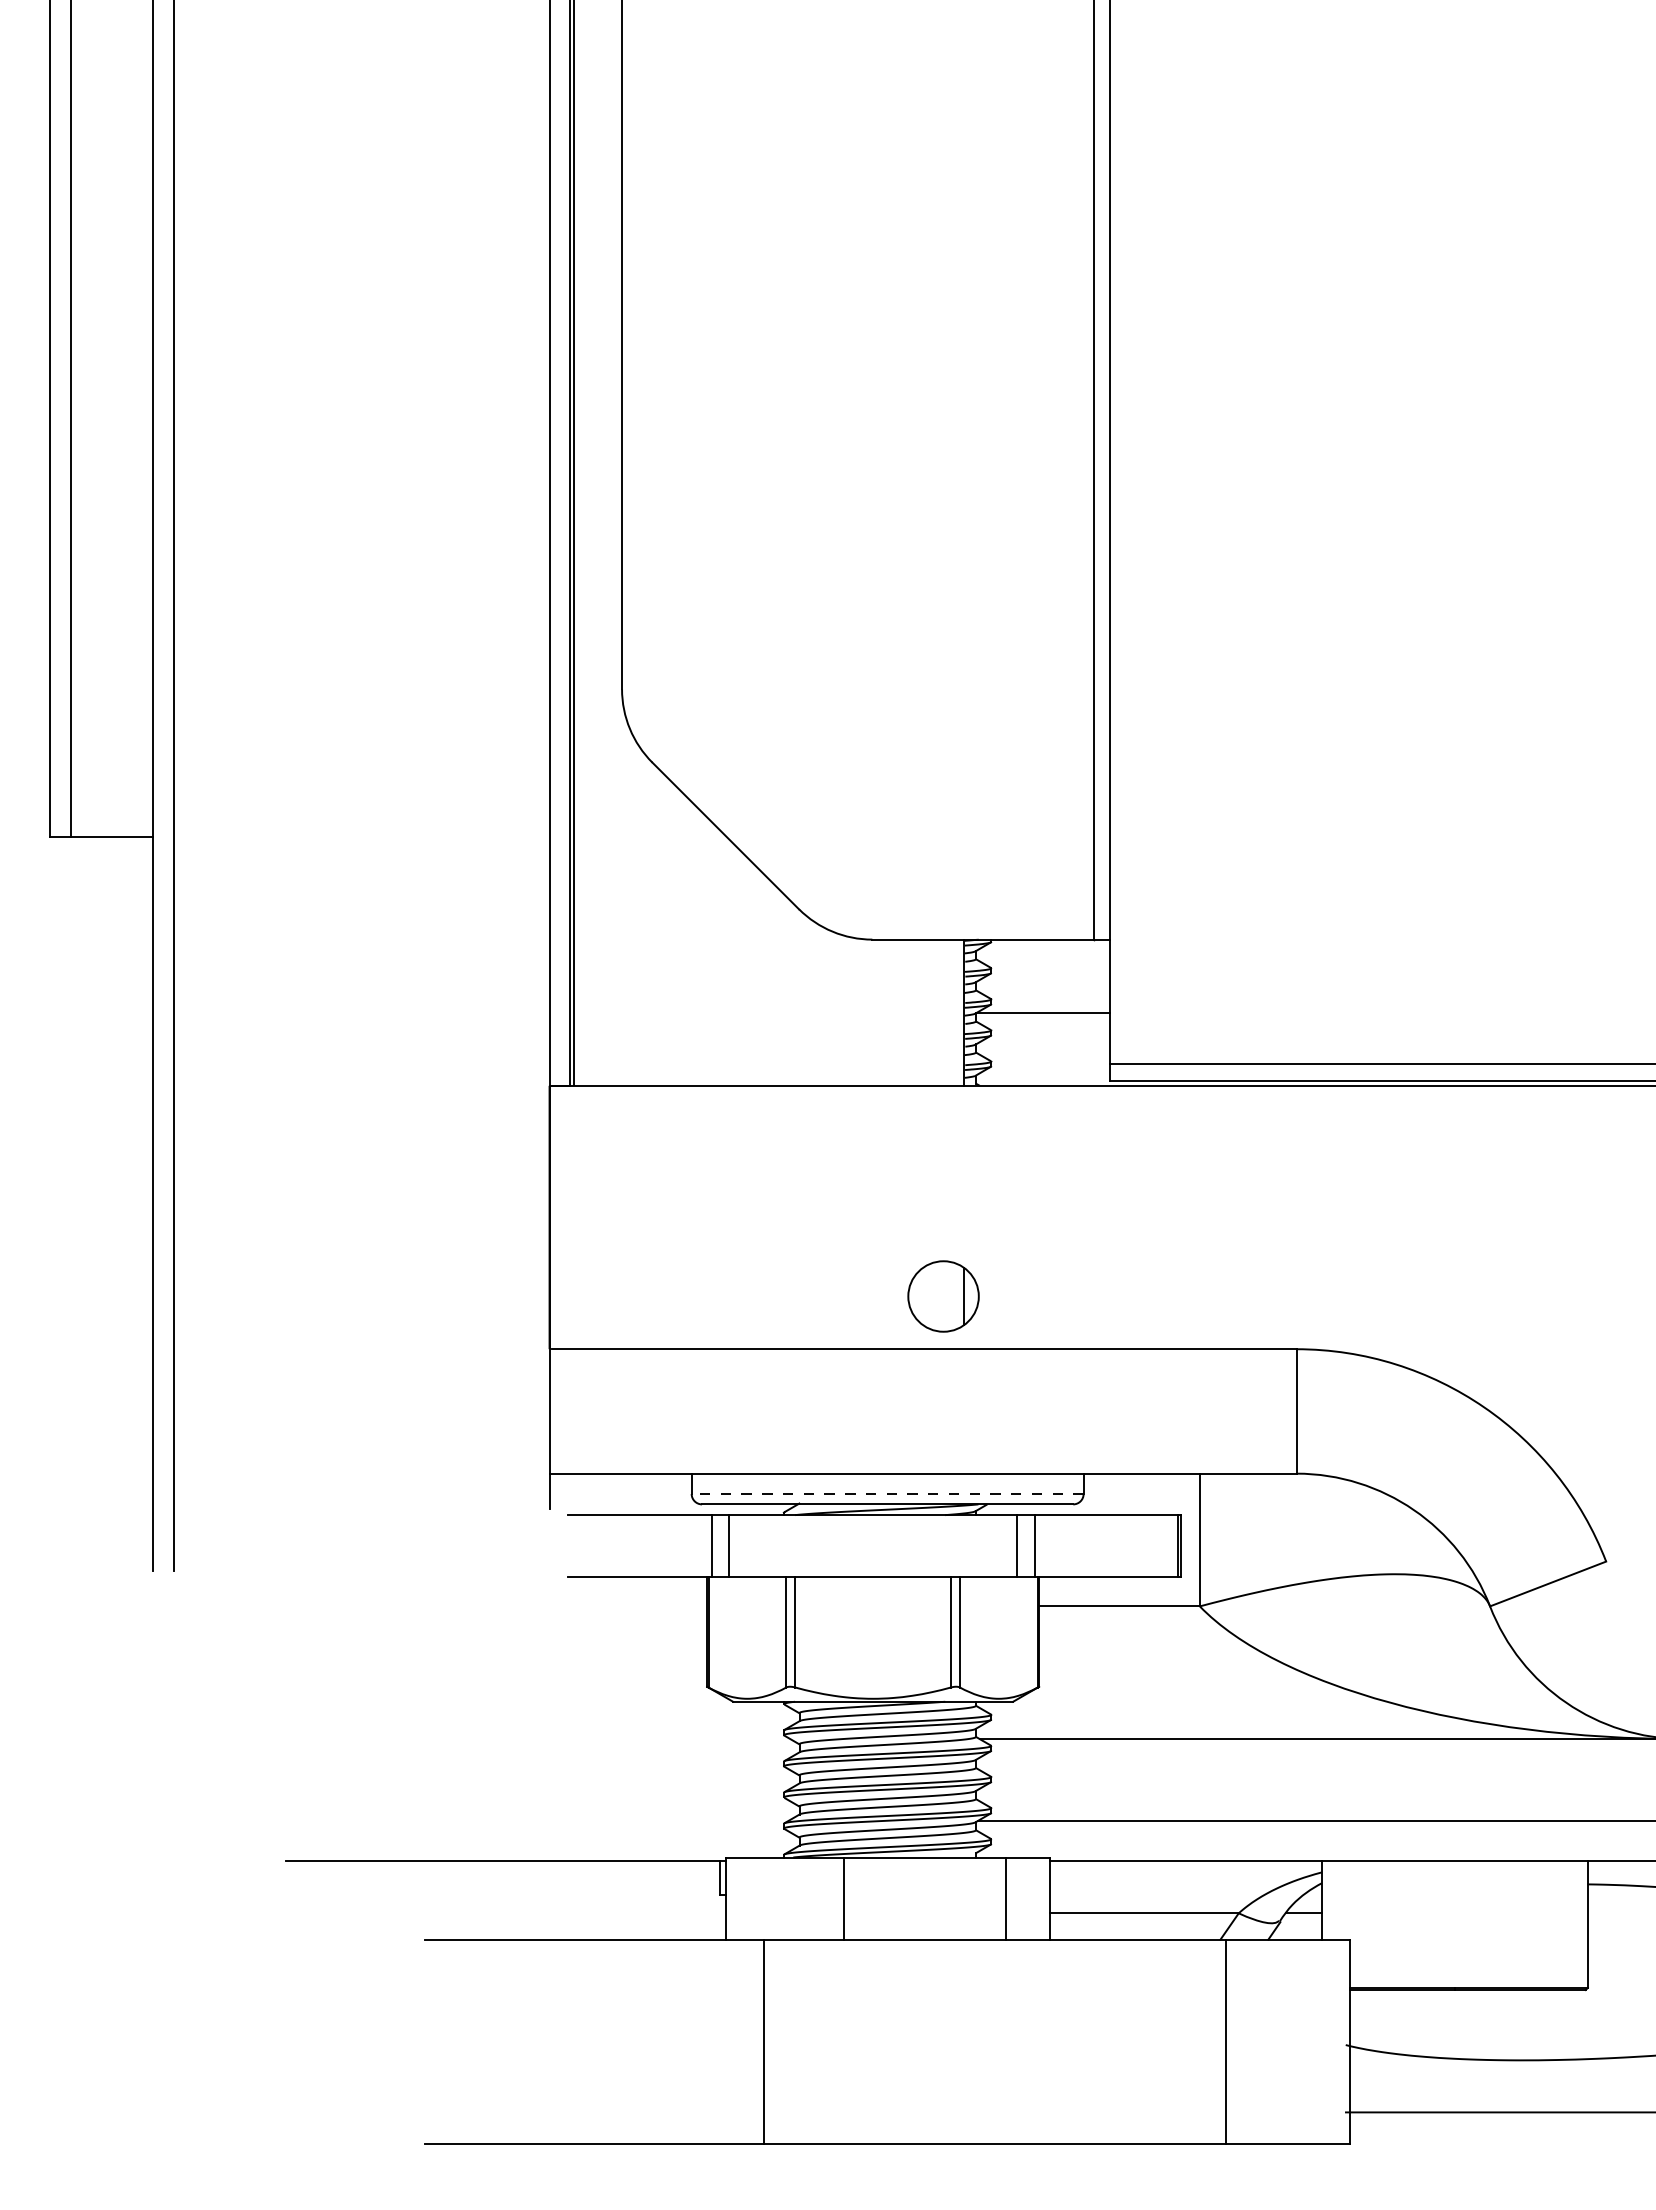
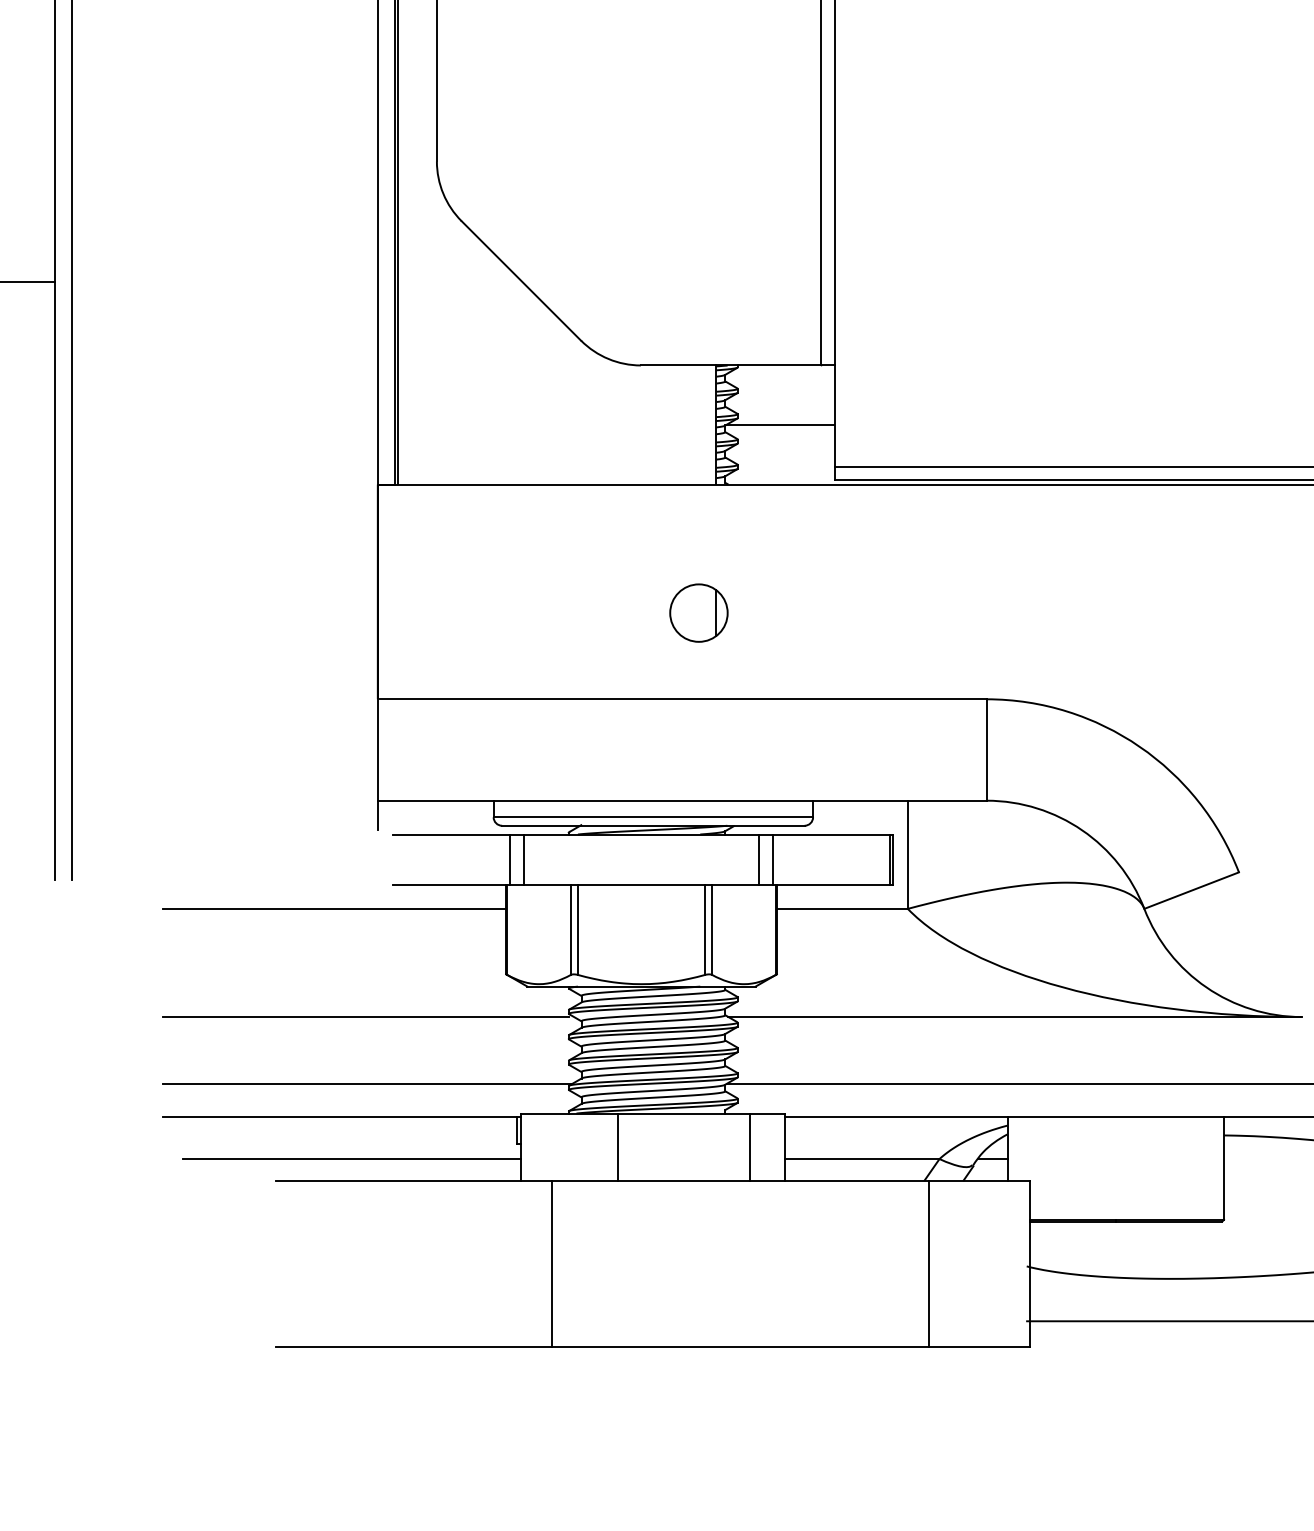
part: (943, 1296) -> (698, 613), moved
line: (887, 1494) -> (653, 817), dashed -> solid
line: (496, 1606) -> (334, 908), added
line: (535, 1739) -> (366, 1017), added
line: (537, 1820) -> (368, 1083), added
line: (517, 1913) -> (351, 1159), added

